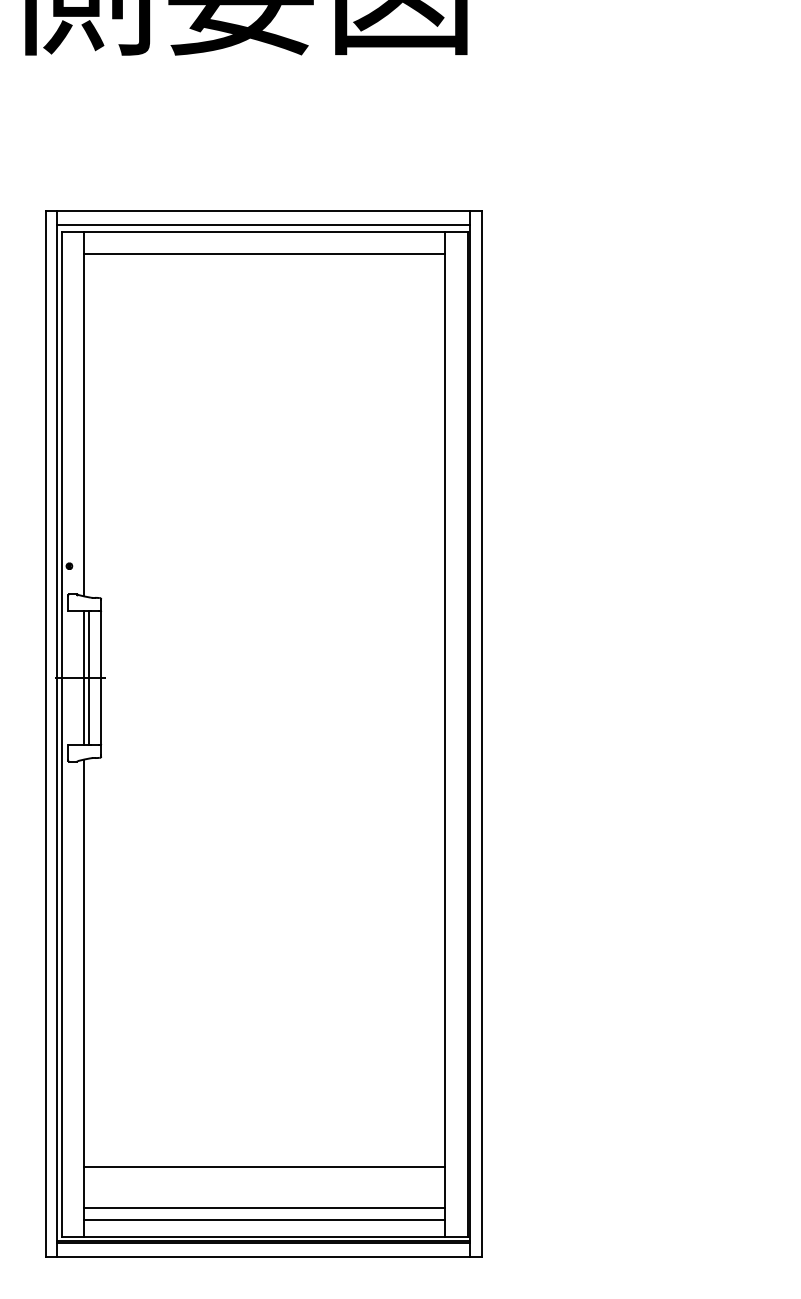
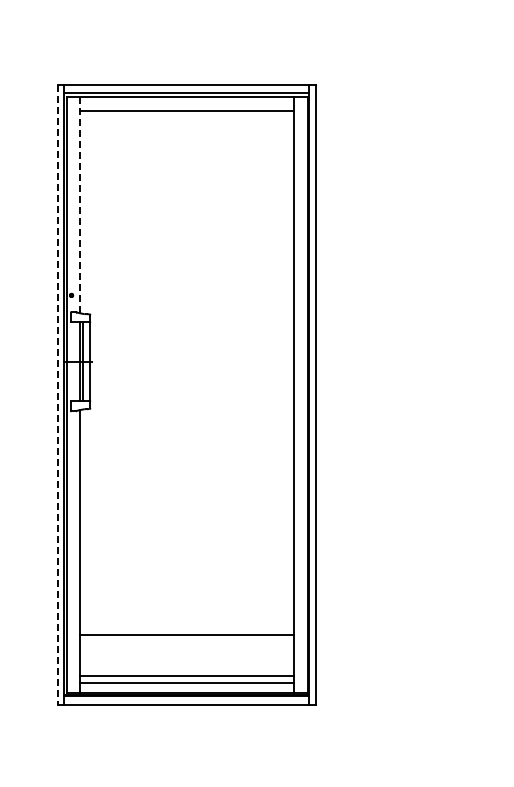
line: (84, 414) -> (80, 205), solid -> dashed
line: (45, 733) -> (57, 394), solid -> dashed
line: (265, 1166) -> (187, 635), moved

